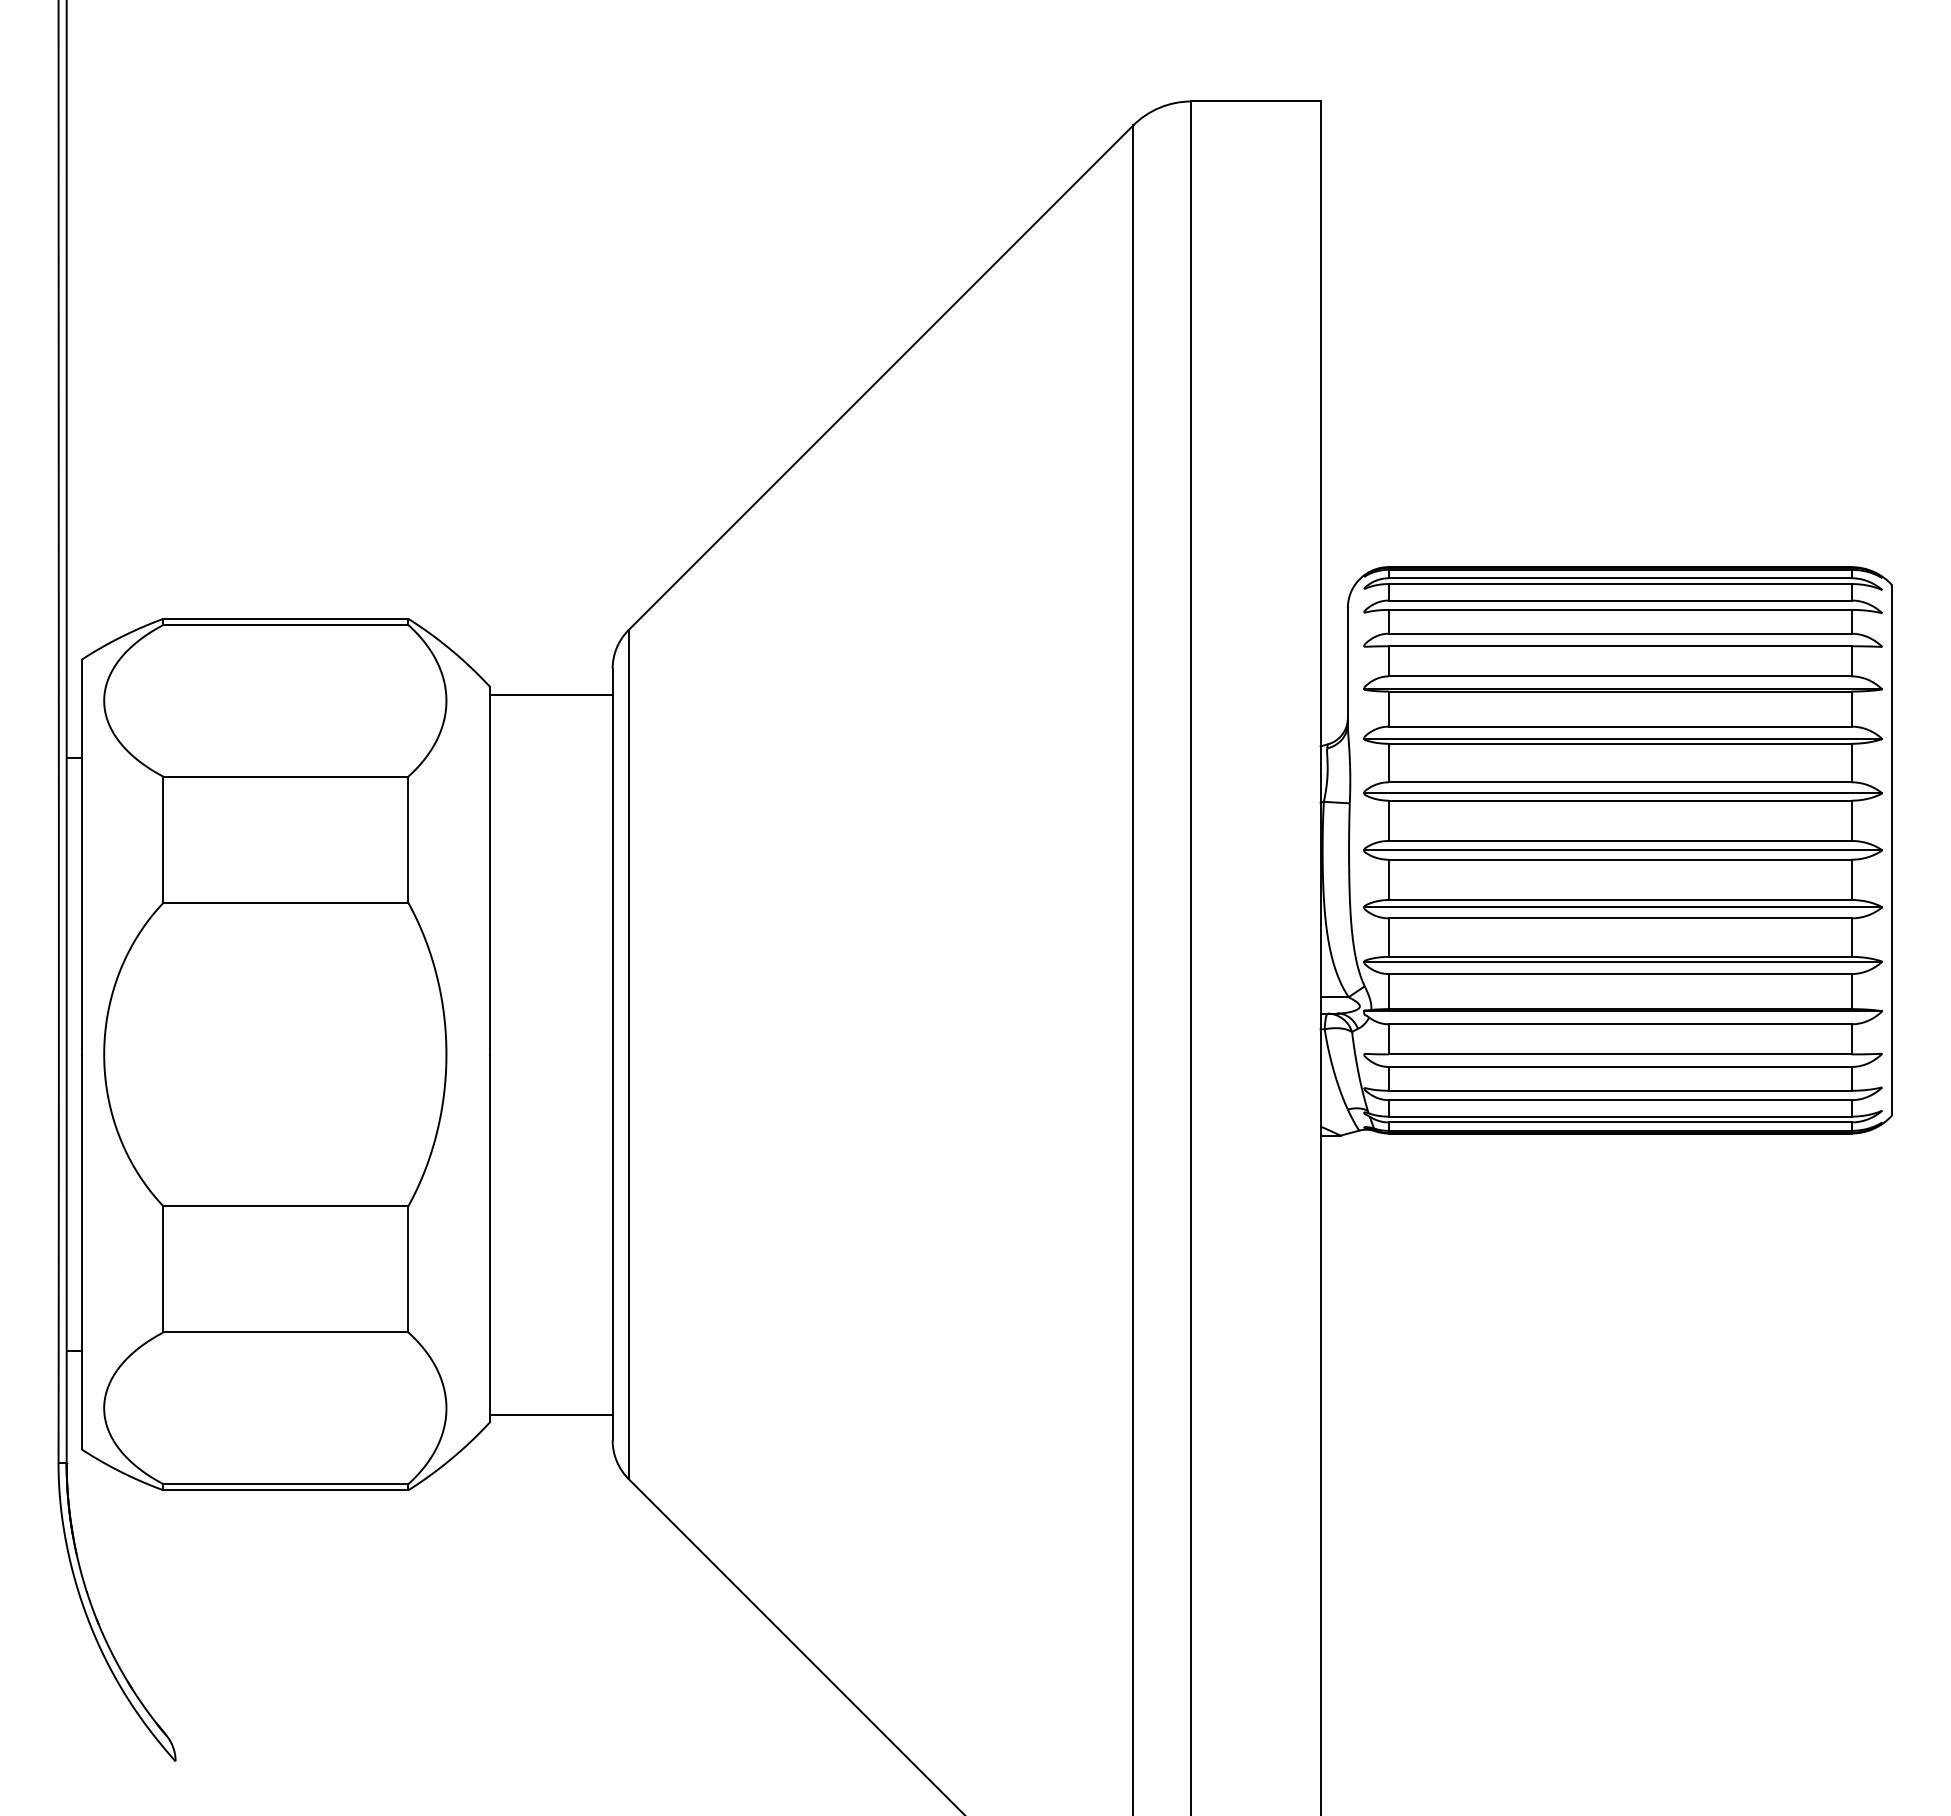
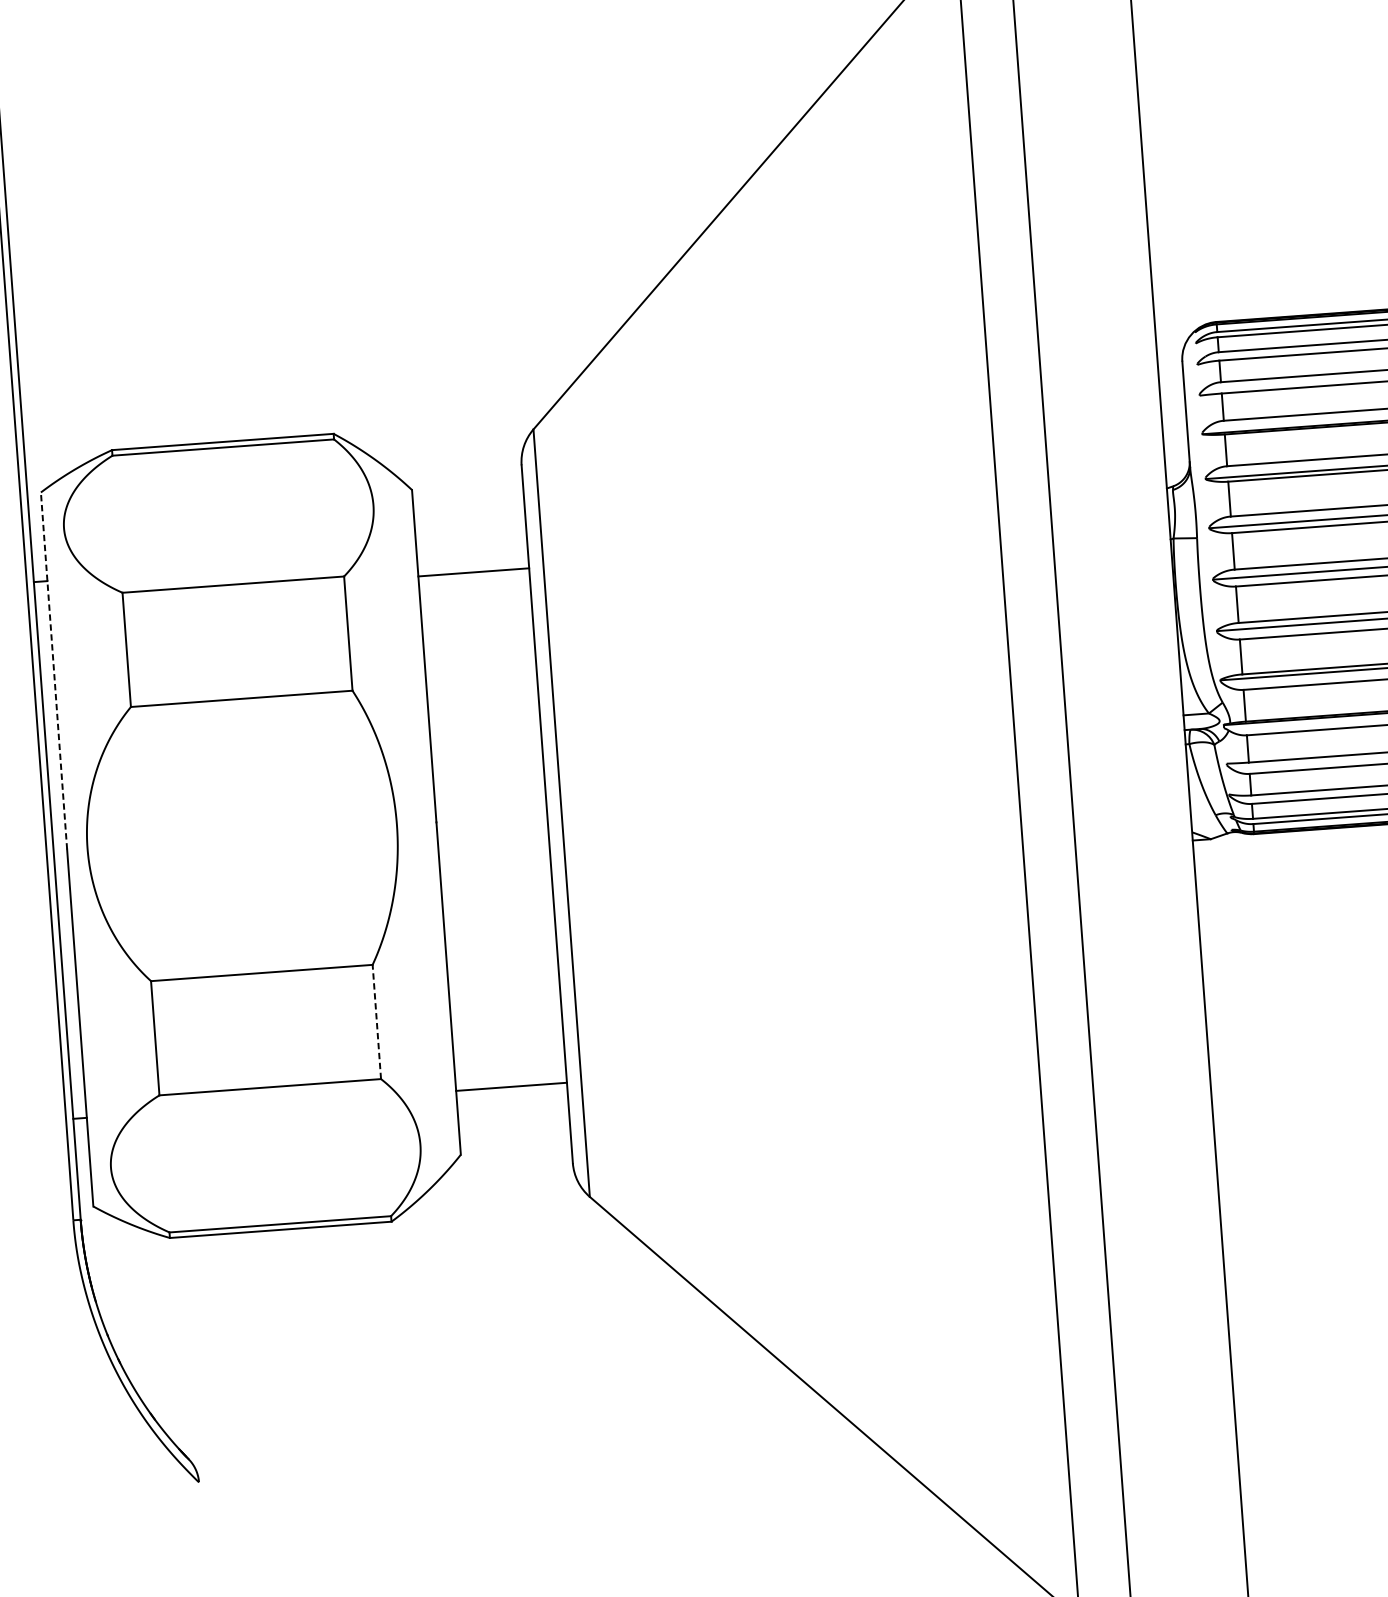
line: (551, 694) -> (473, 572), moved
line: (81, 856) -> (53, 670), solid -> dashed
line: (408, 1268) -> (376, 1021), solid -> dashed
line: (551, 1414) -> (511, 1086), moved

